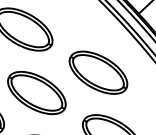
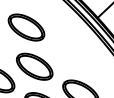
part: (97, 73) -> (72, 54), removed

